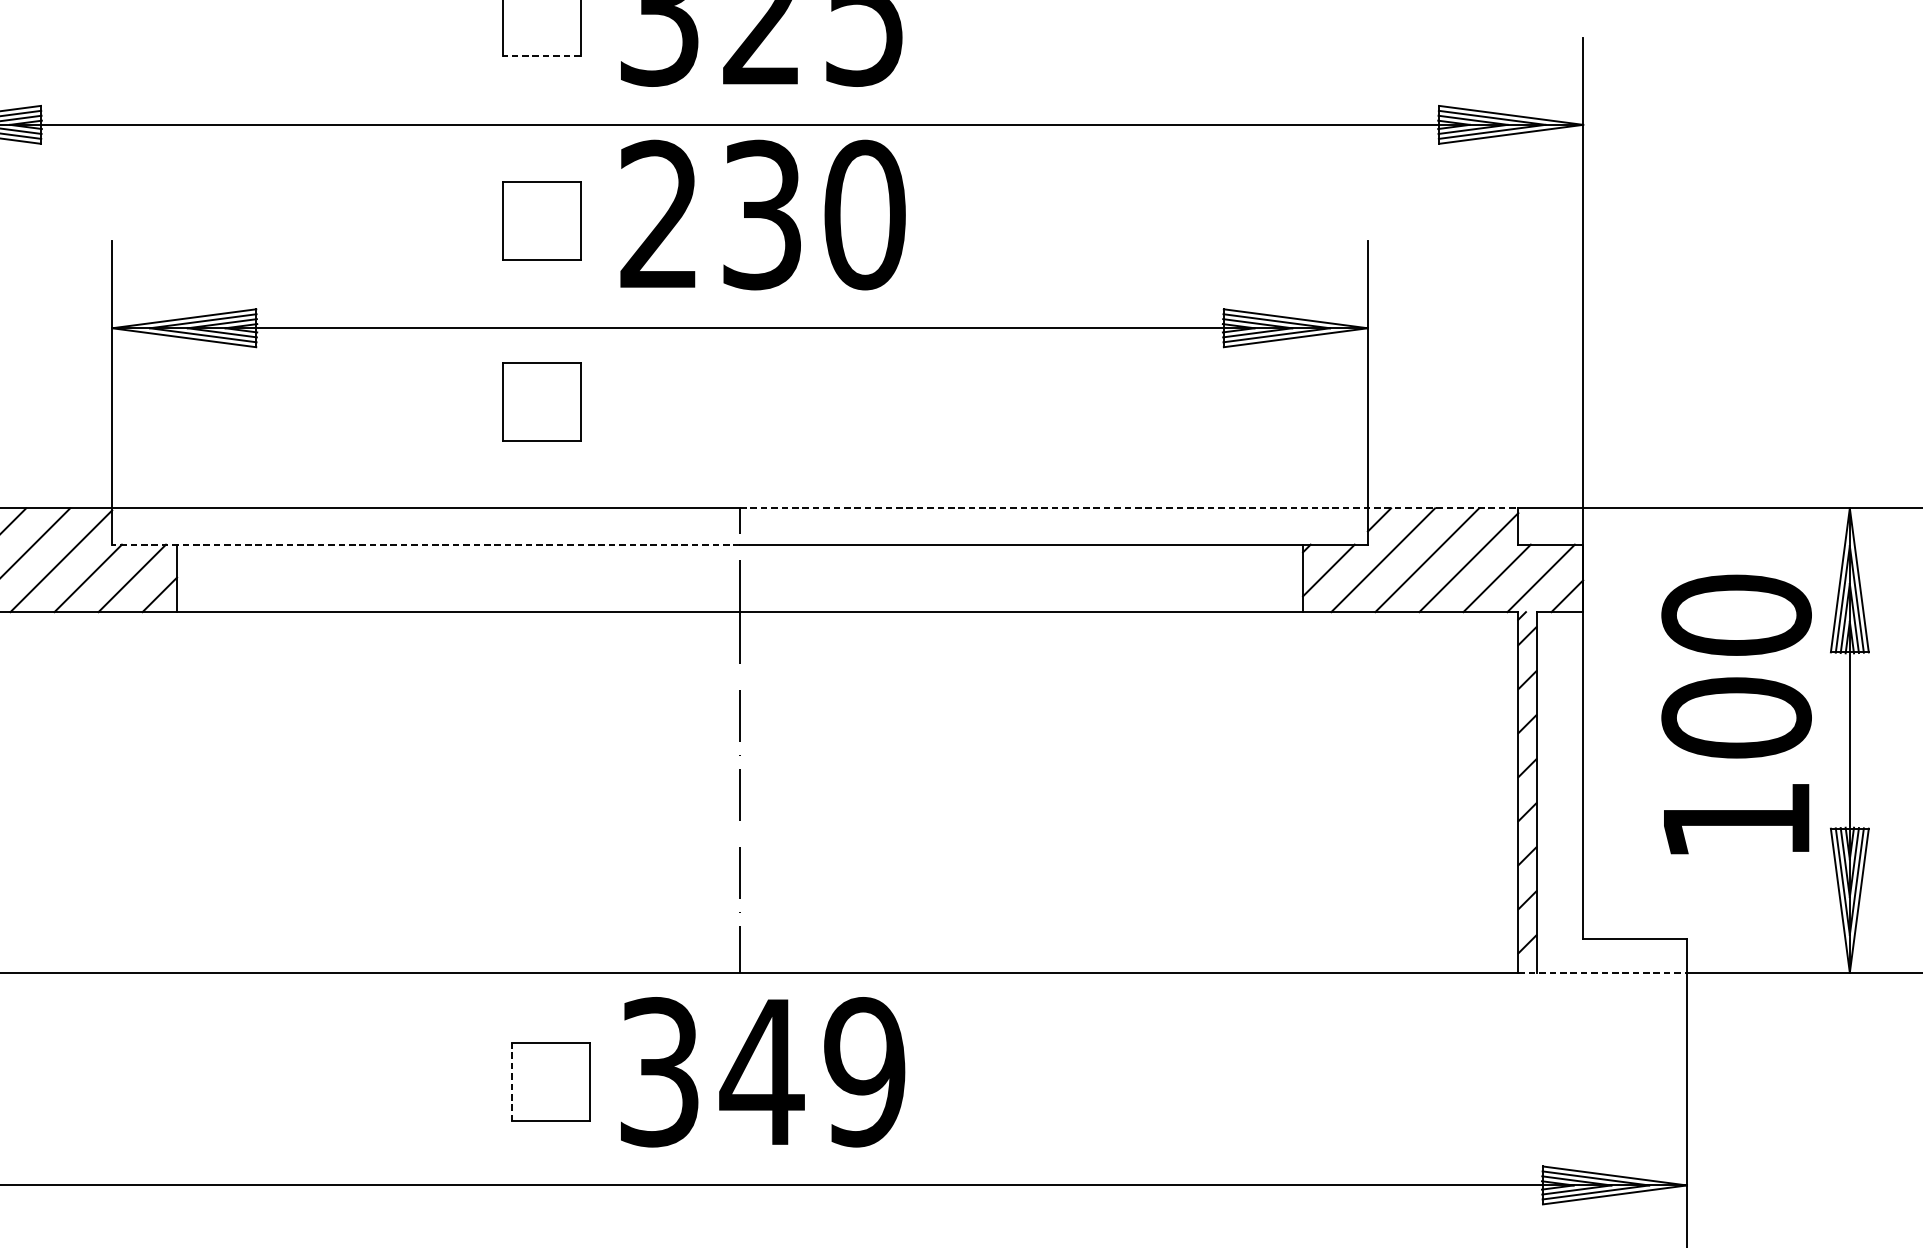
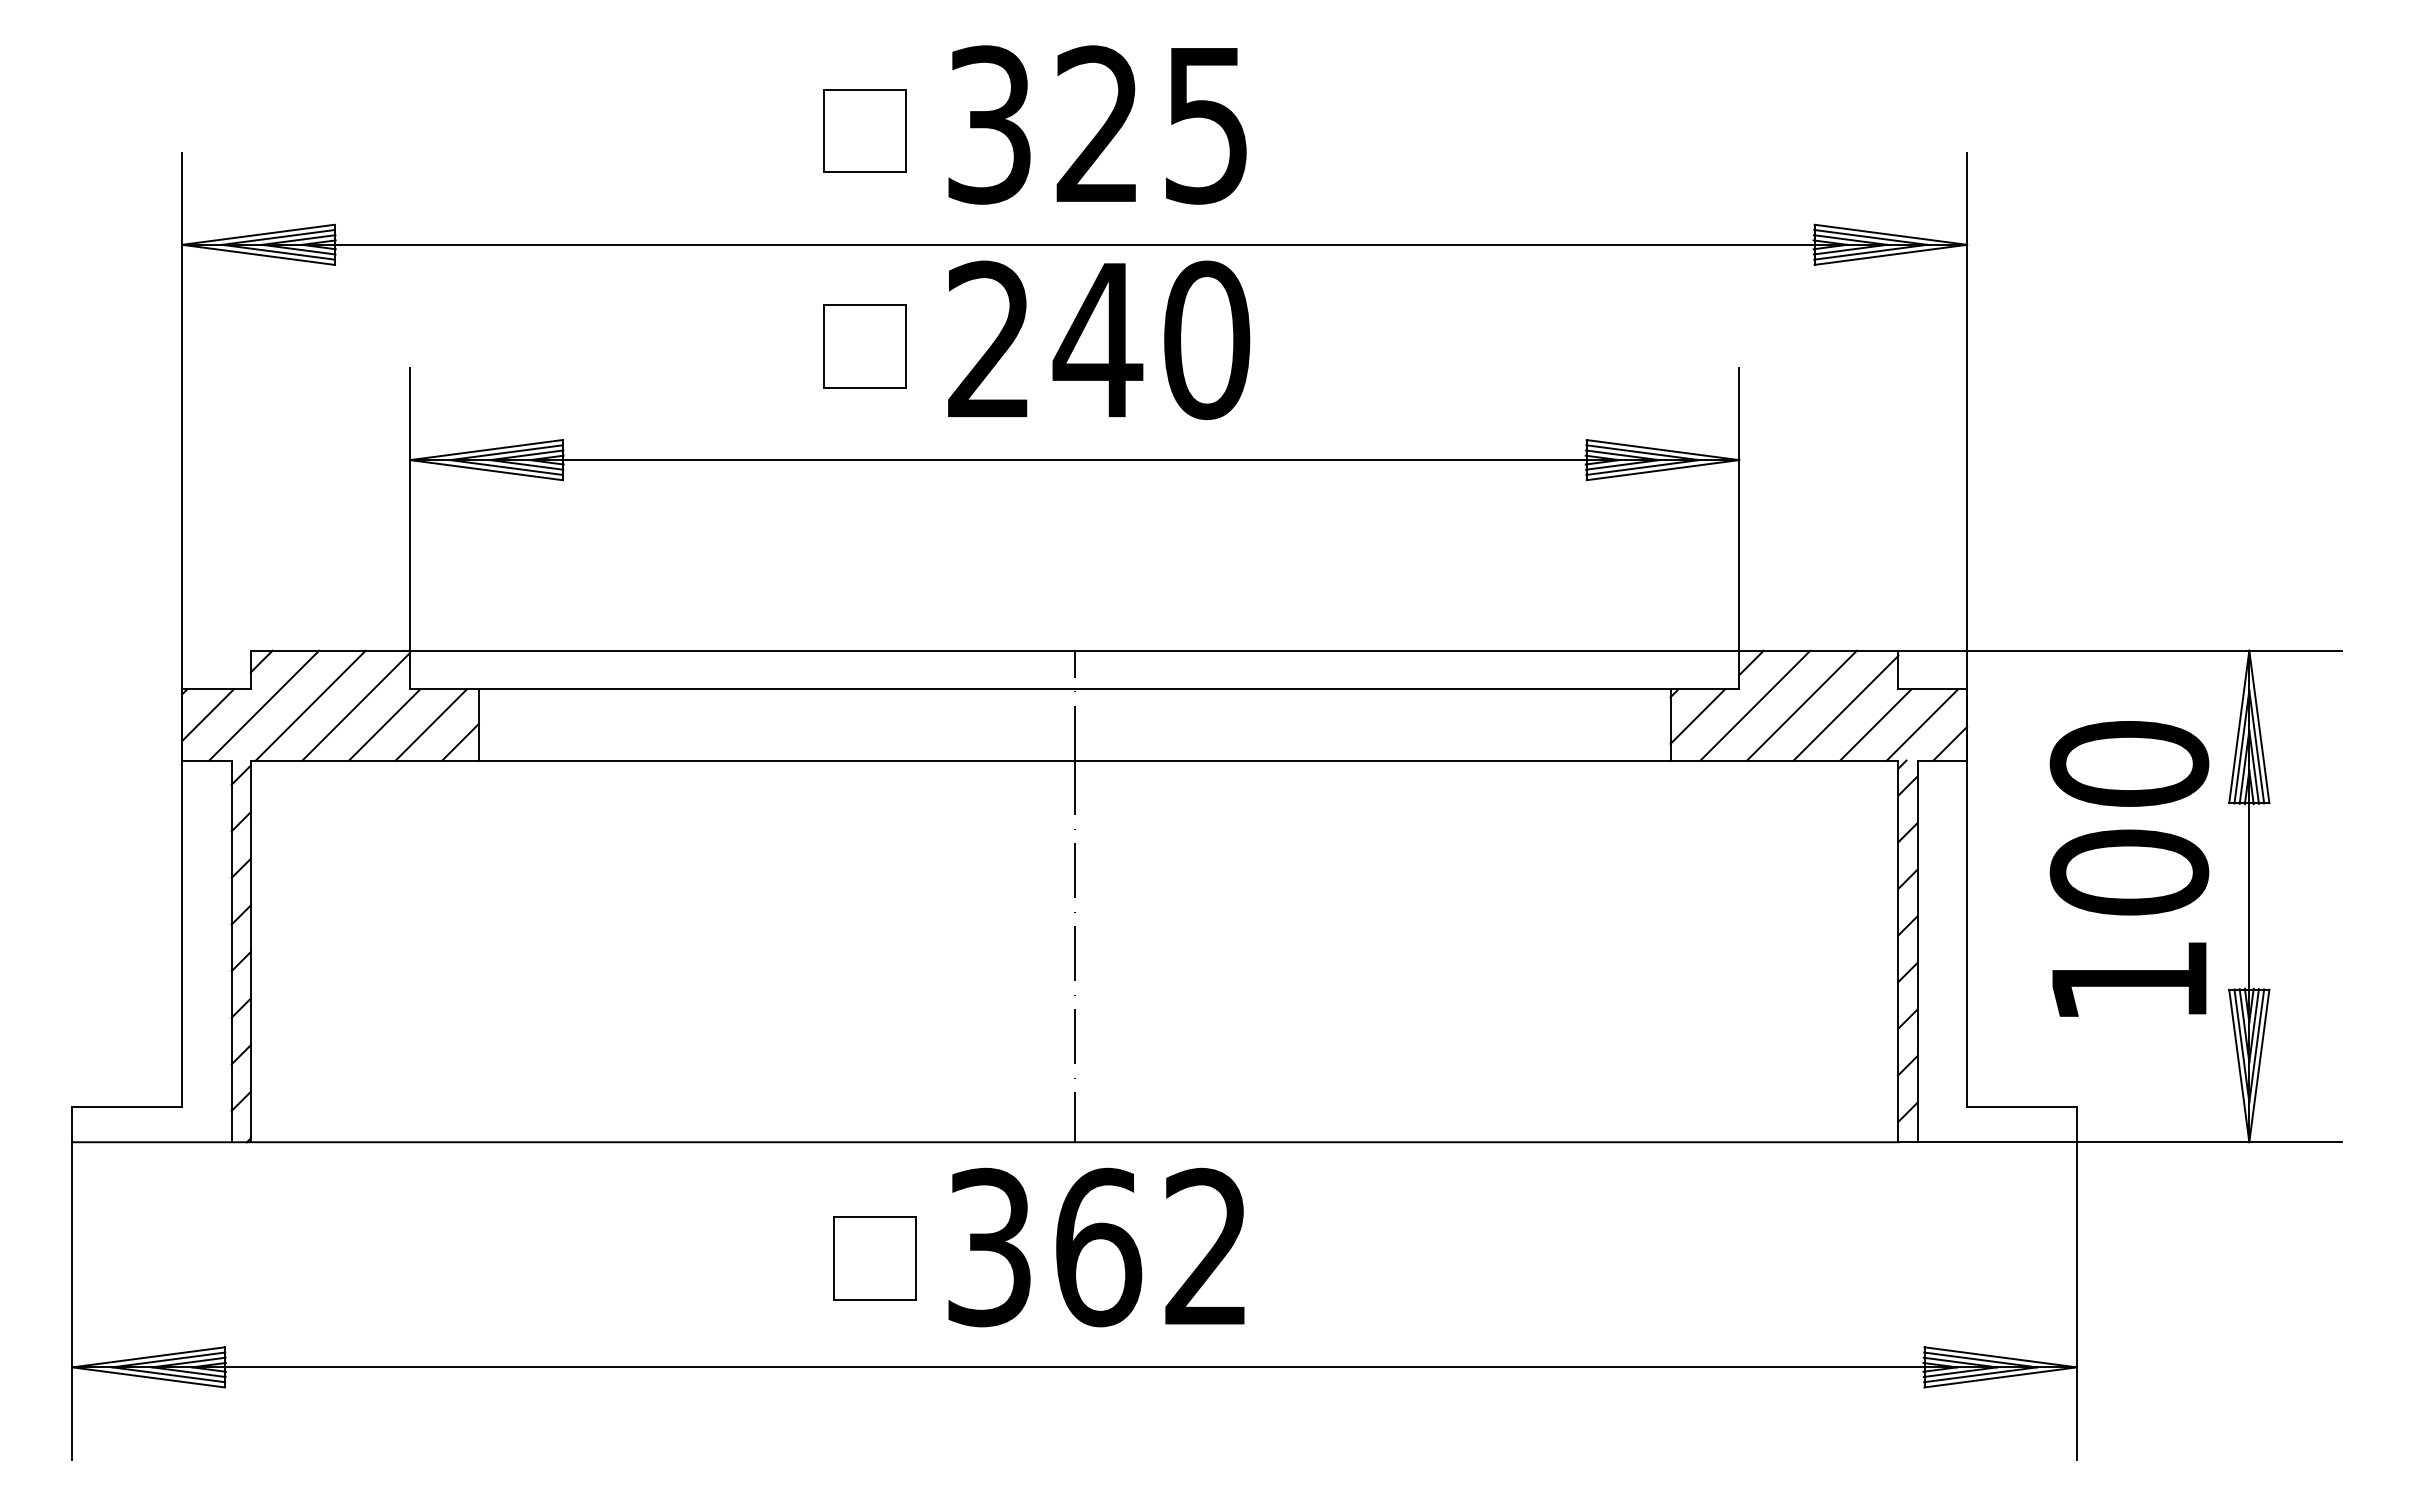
line: (541, 56) -> (864, 172), dashed -> solid
text: (761, 215) -> (1097, 340), 230 -> 240
part: (541, 402) -> (864, 538), removed
line: (1129, 508) -> (1486, 650), dashed -> solid
line: (425, 544) -> (741, 689), dashed -> solid
line: (1603, 972) -> (1988, 1142), dashed -> solid
text: (811, 1072) -> (1150, 1247), 349 -> 362
line: (512, 1081) -> (833, 1257), dashed -> solid

